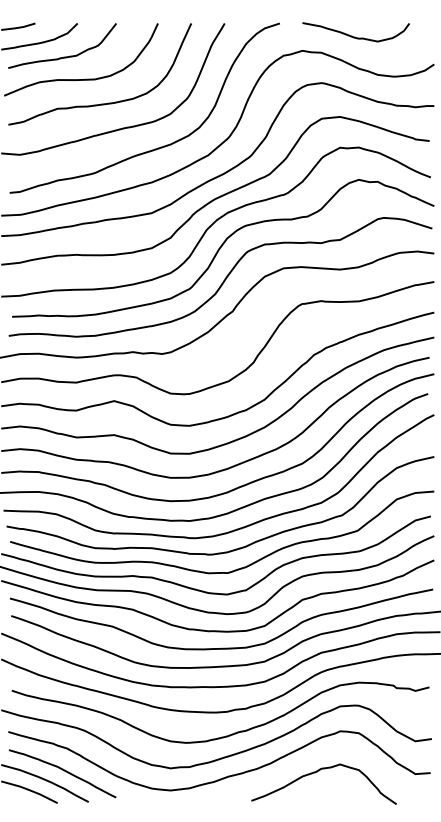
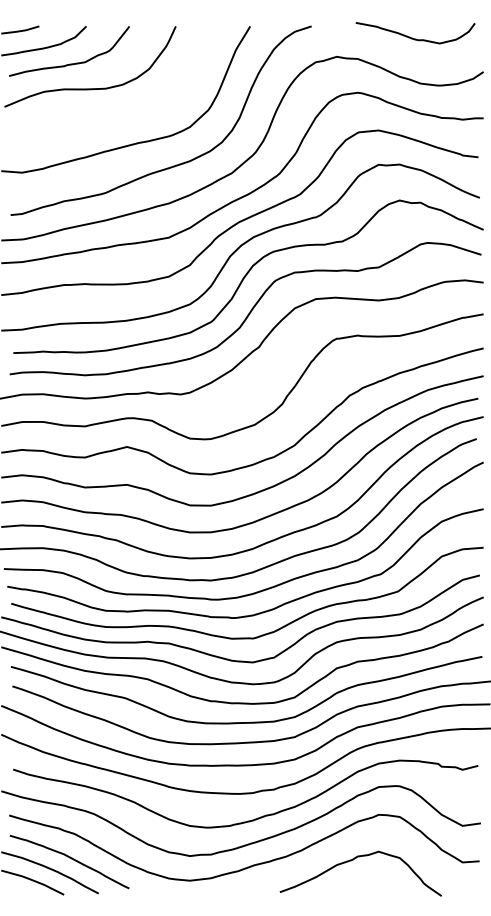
curve: (353, 36) -> (412, 37), moved
curve: (101, 103) -> (113, 115), removed

